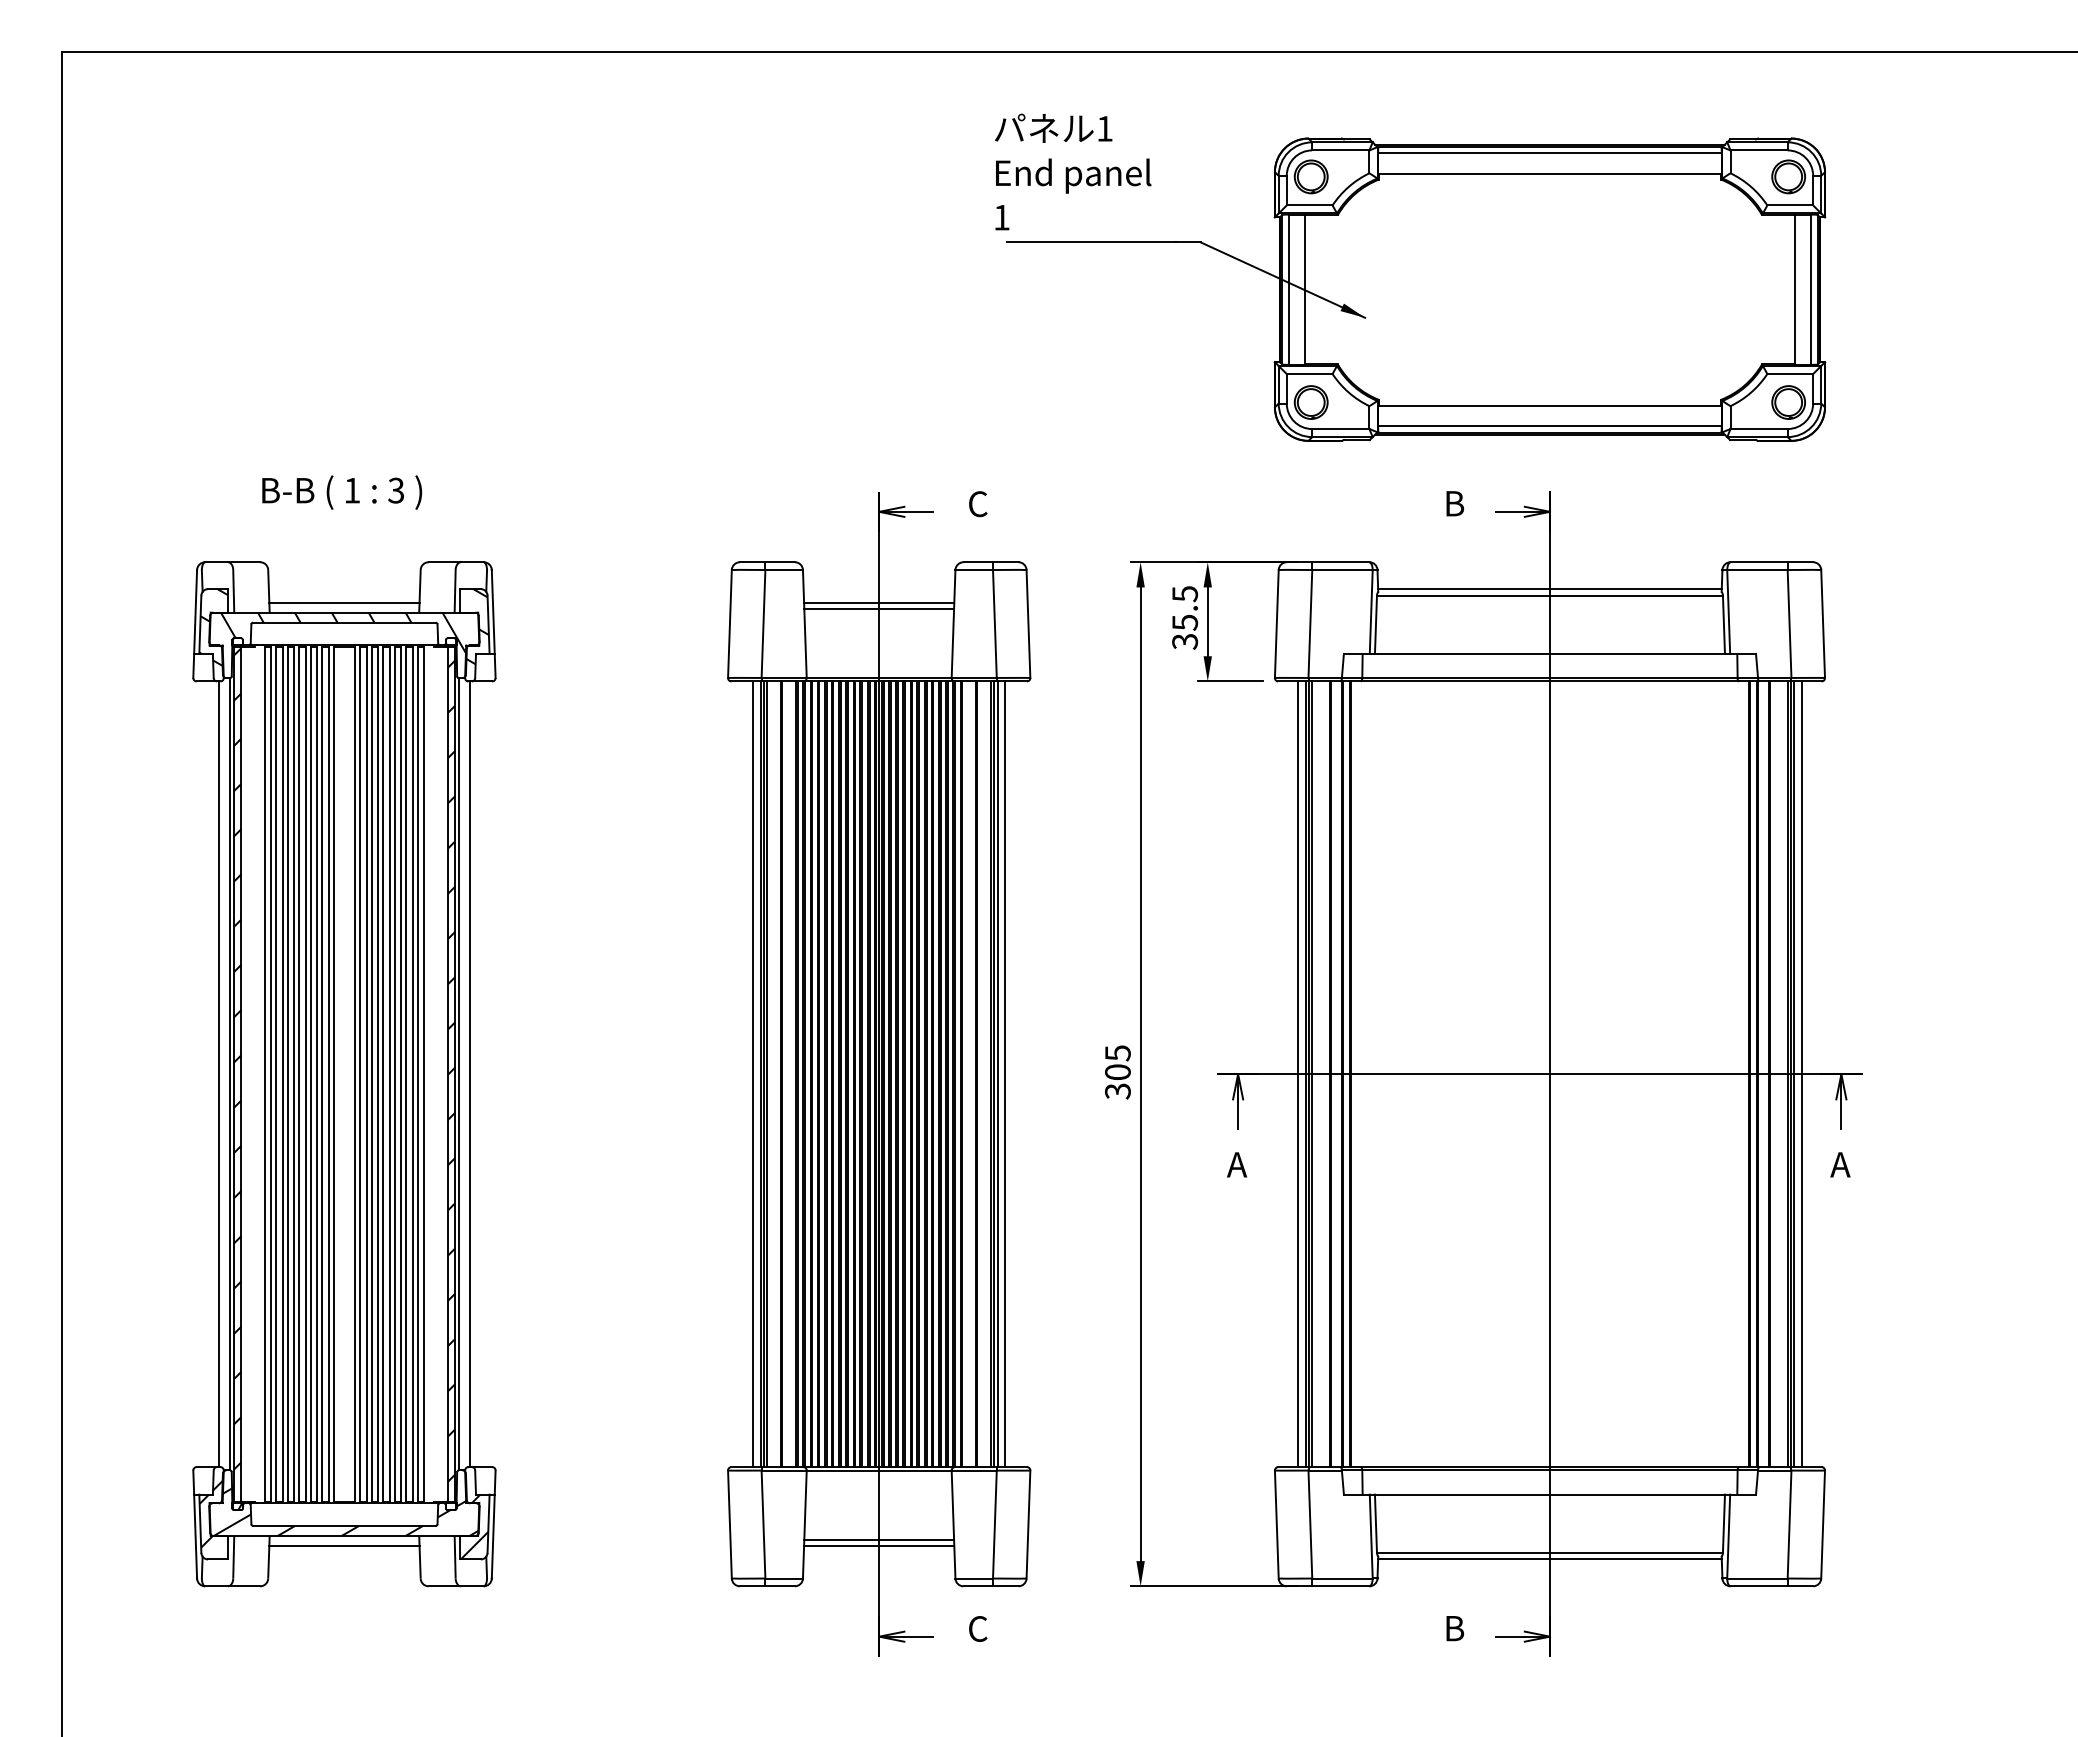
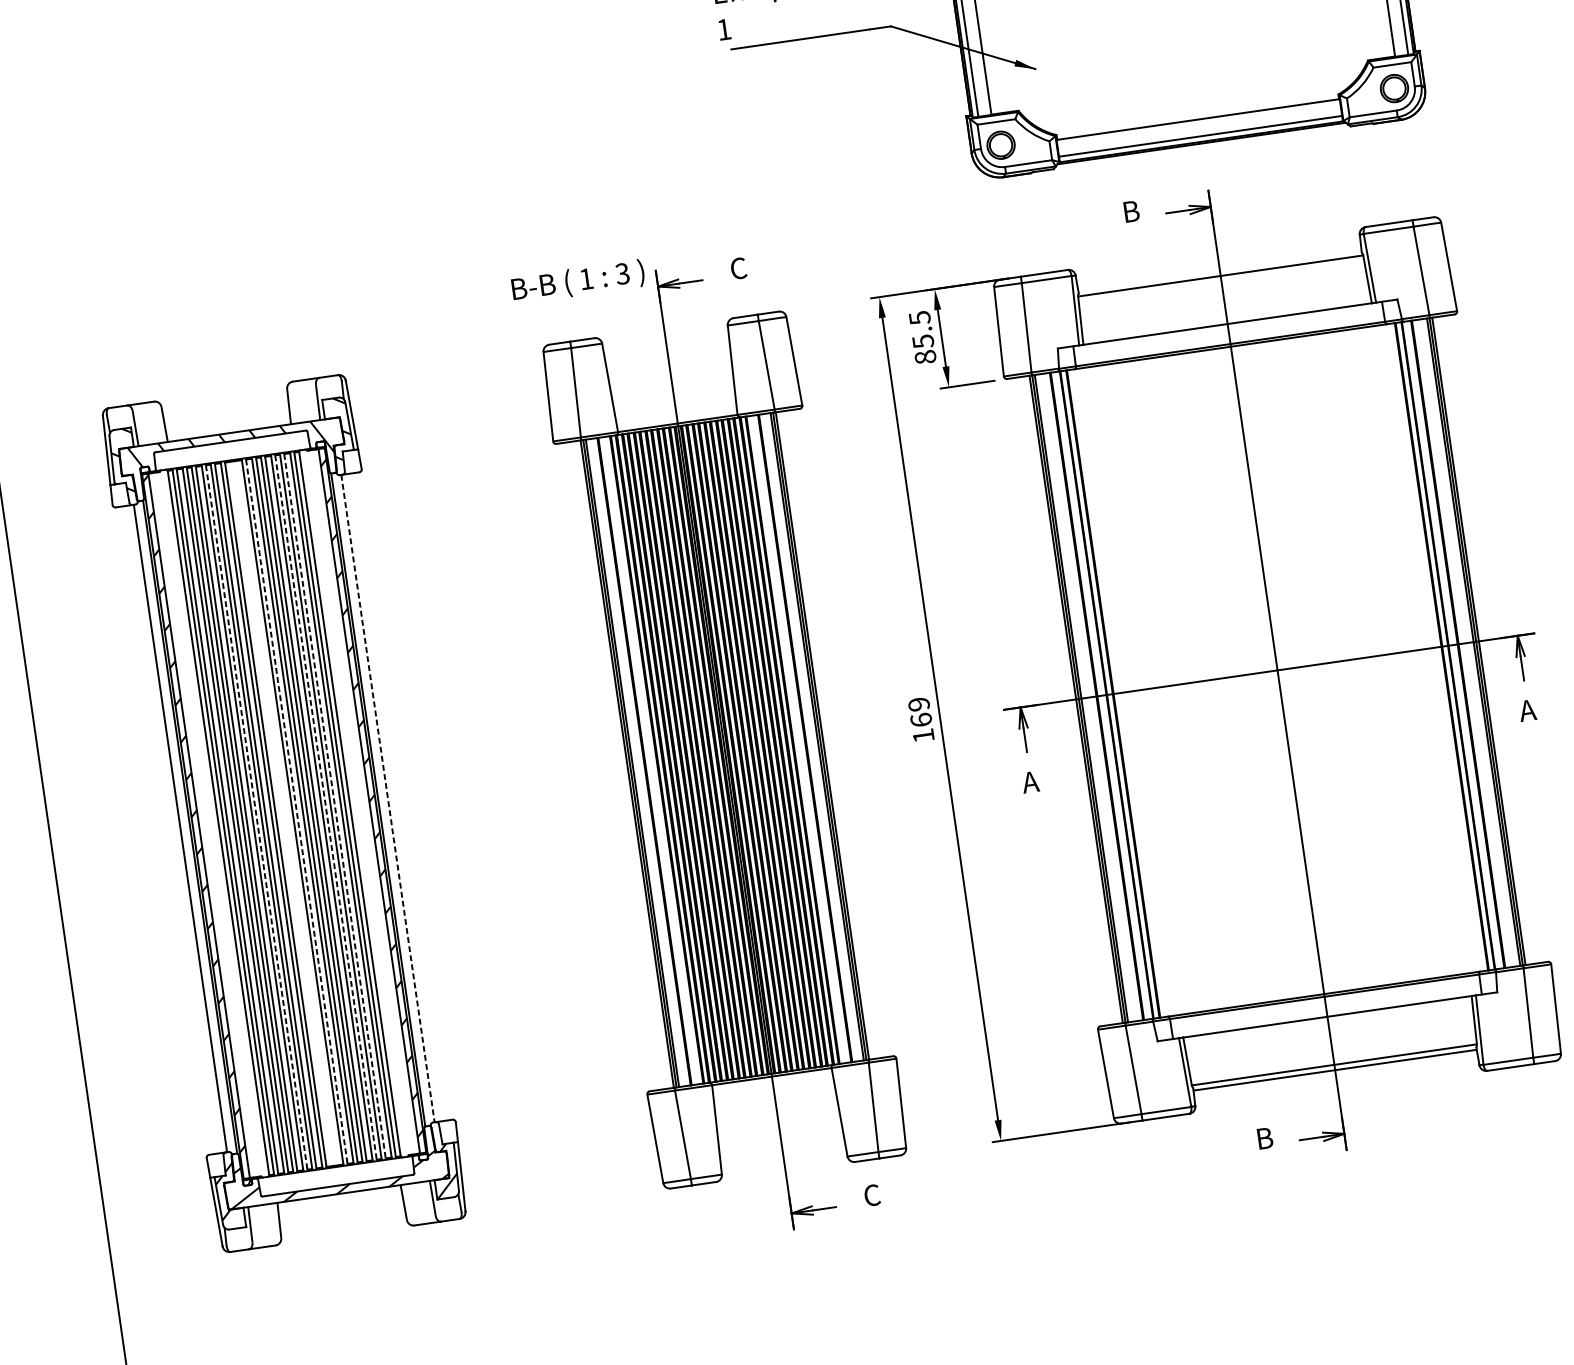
text: (342, 492) -> (578, 281), moved
line: (1549, 589) -> (1219, 271), removed
line: (344, 602) -> (228, 424), removed
line: (879, 602) -> (669, 361), removed
line: (879, 609) -> (669, 367), removed
text: (1184, 641) -> (925, 357), 35.5 -> 85.5
text: (1117, 1072) -> (920, 720), 305 -> 169
line: (311, 1074) -> (257, 817), solid -> dashed
line: (359, 1074) -> (296, 811), solid -> dashed
line: (395, 1074) -> (326, 807), solid -> dashed
line: (406, 1074) -> (335, 806), solid -> dashed
line: (470, 1074) -> (388, 798), solid -> dashed
line: (753, 1074) -> (621, 765), removed
line: (1005, 1074) -> (828, 735), removed
line: (1298, 1074) -> (1070, 700), removed
line: (1801, 1074) -> (1484, 640), removed
line: (879, 1539) -> (780, 1133), removed
line: (344, 1546) -> (340, 1202), removed
line: (879, 1546) -> (781, 1139), removed

